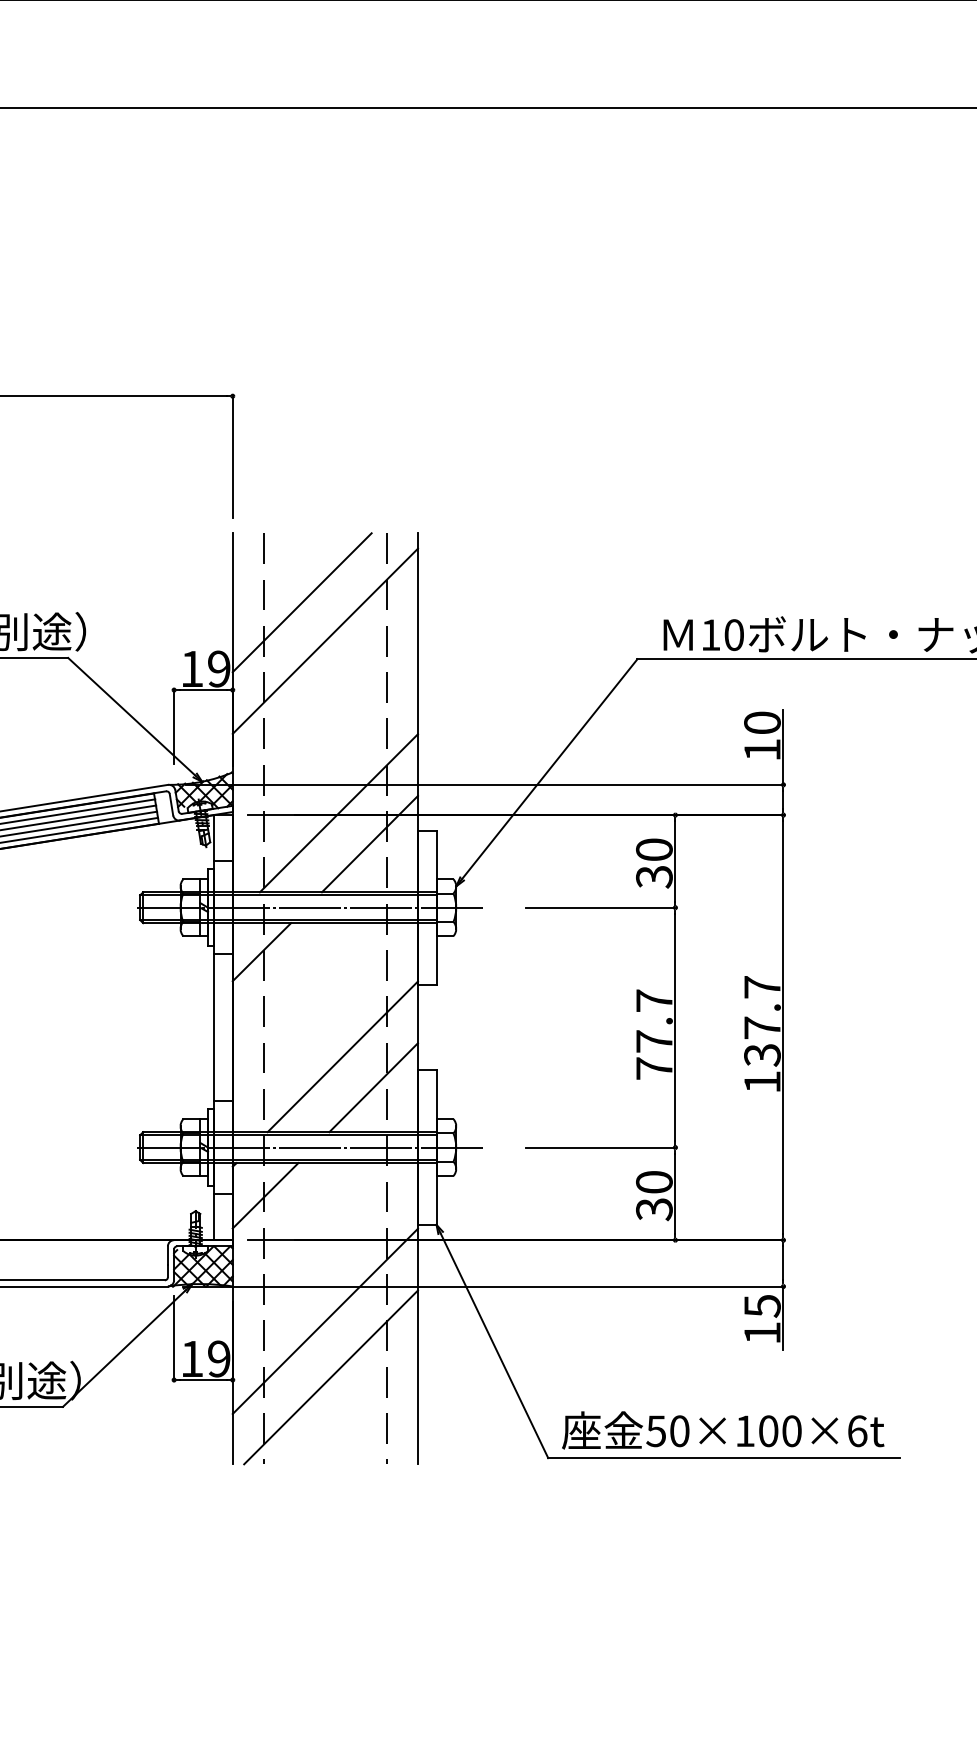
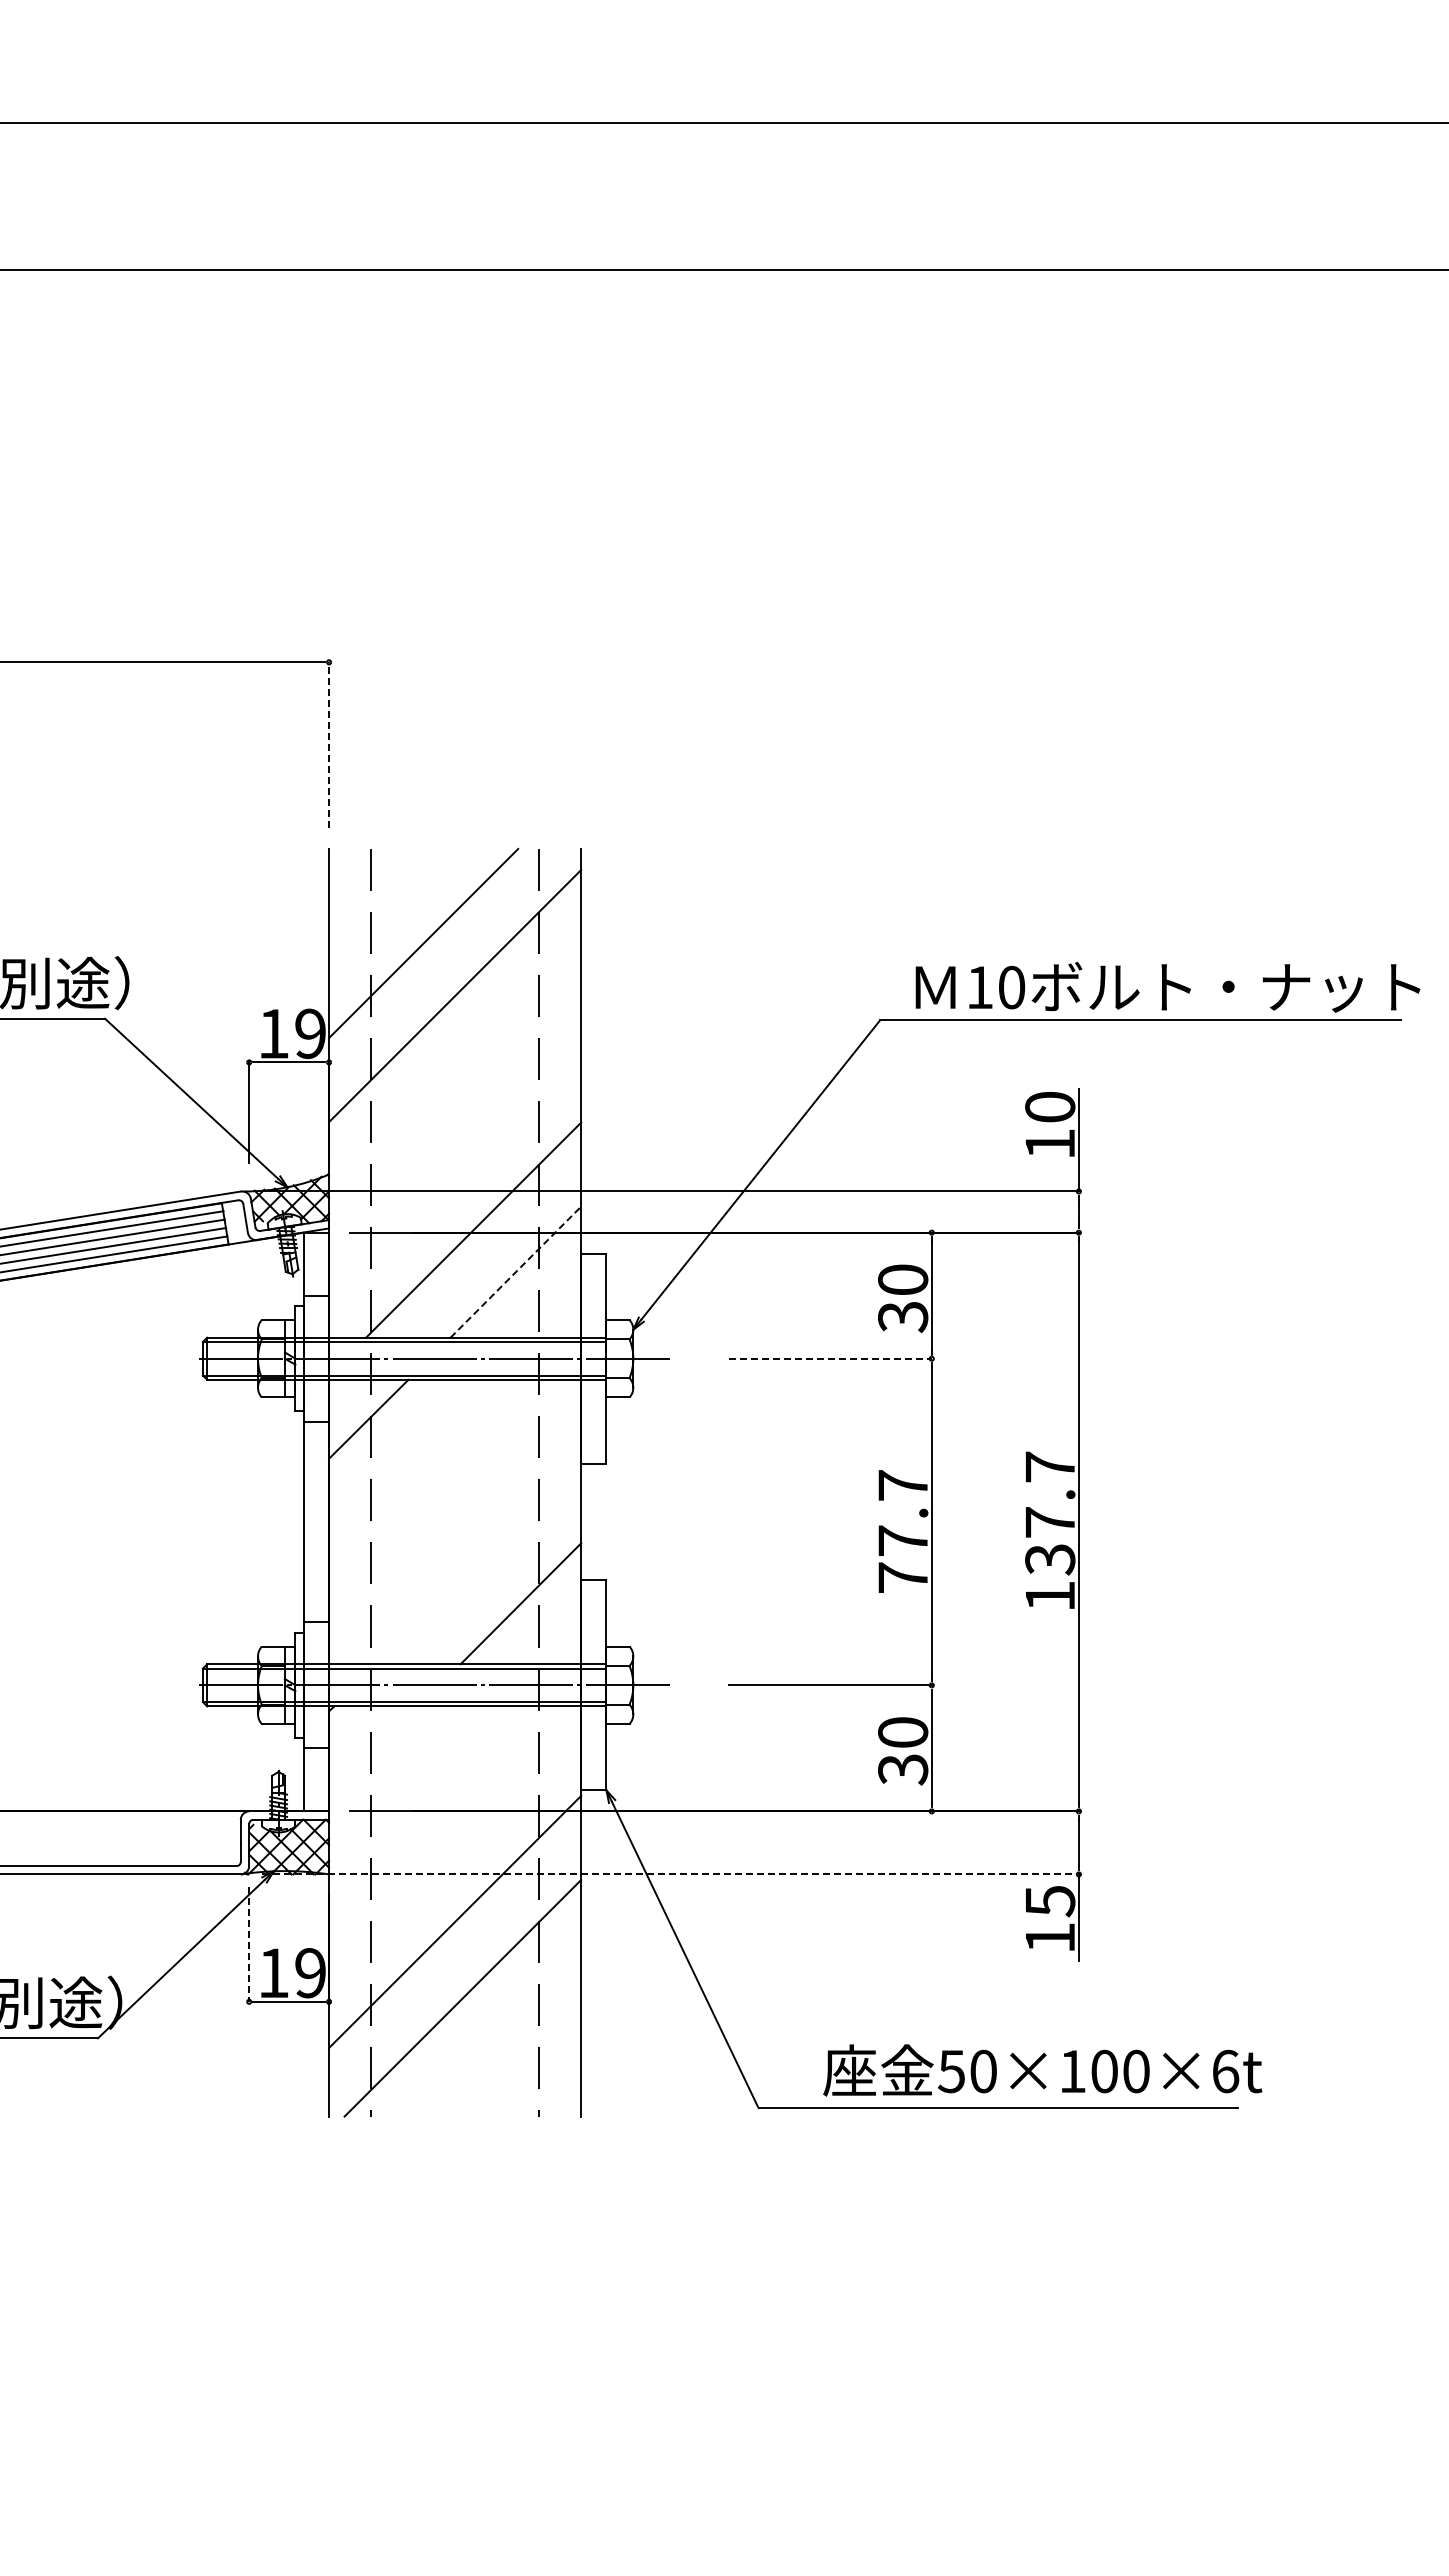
line: (233, 457) -> (329, 745), solid -> dashed
line: (369, 844) -> (515, 1272), solid -> dashed
line: (601, 907) -> (830, 1358), solid -> dashed
line: (342, 1056) -> (478, 1561), removed
line: (265, 1195) -> (373, 1750), removed
line: (483, 1286) -> (670, 1874), solid -> dashed
line: (174, 1337) -> (249, 1944), solid -> dashed
text: (722, 1430) -> (1042, 2070), moved

